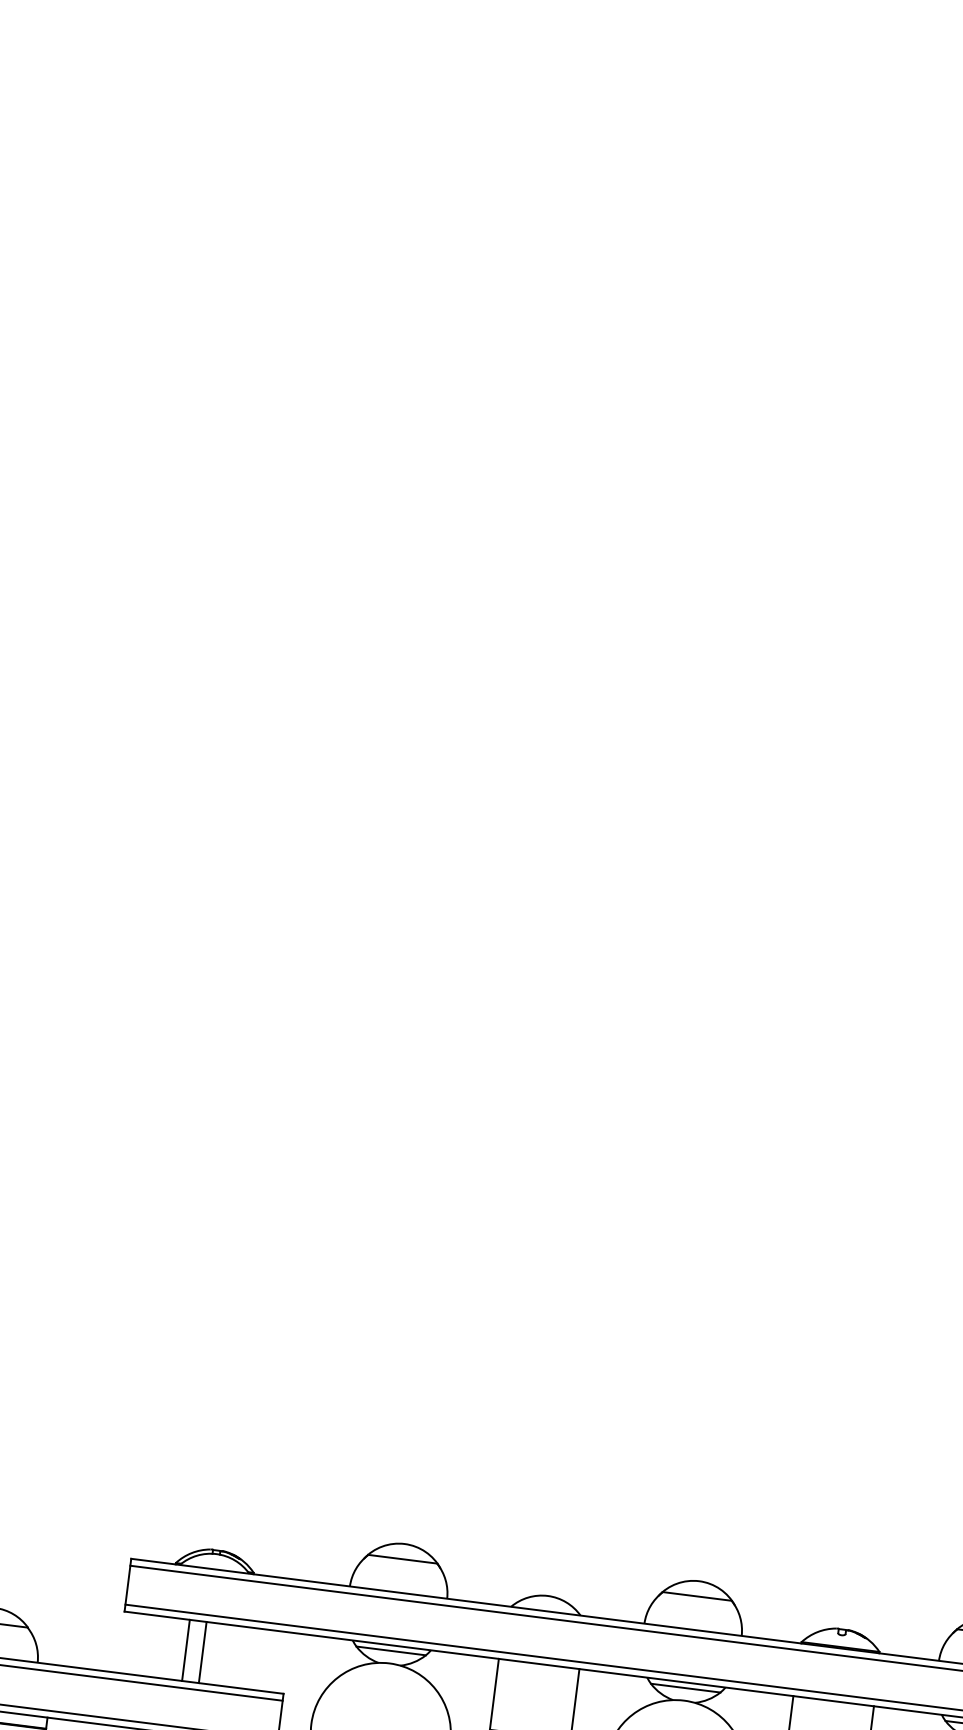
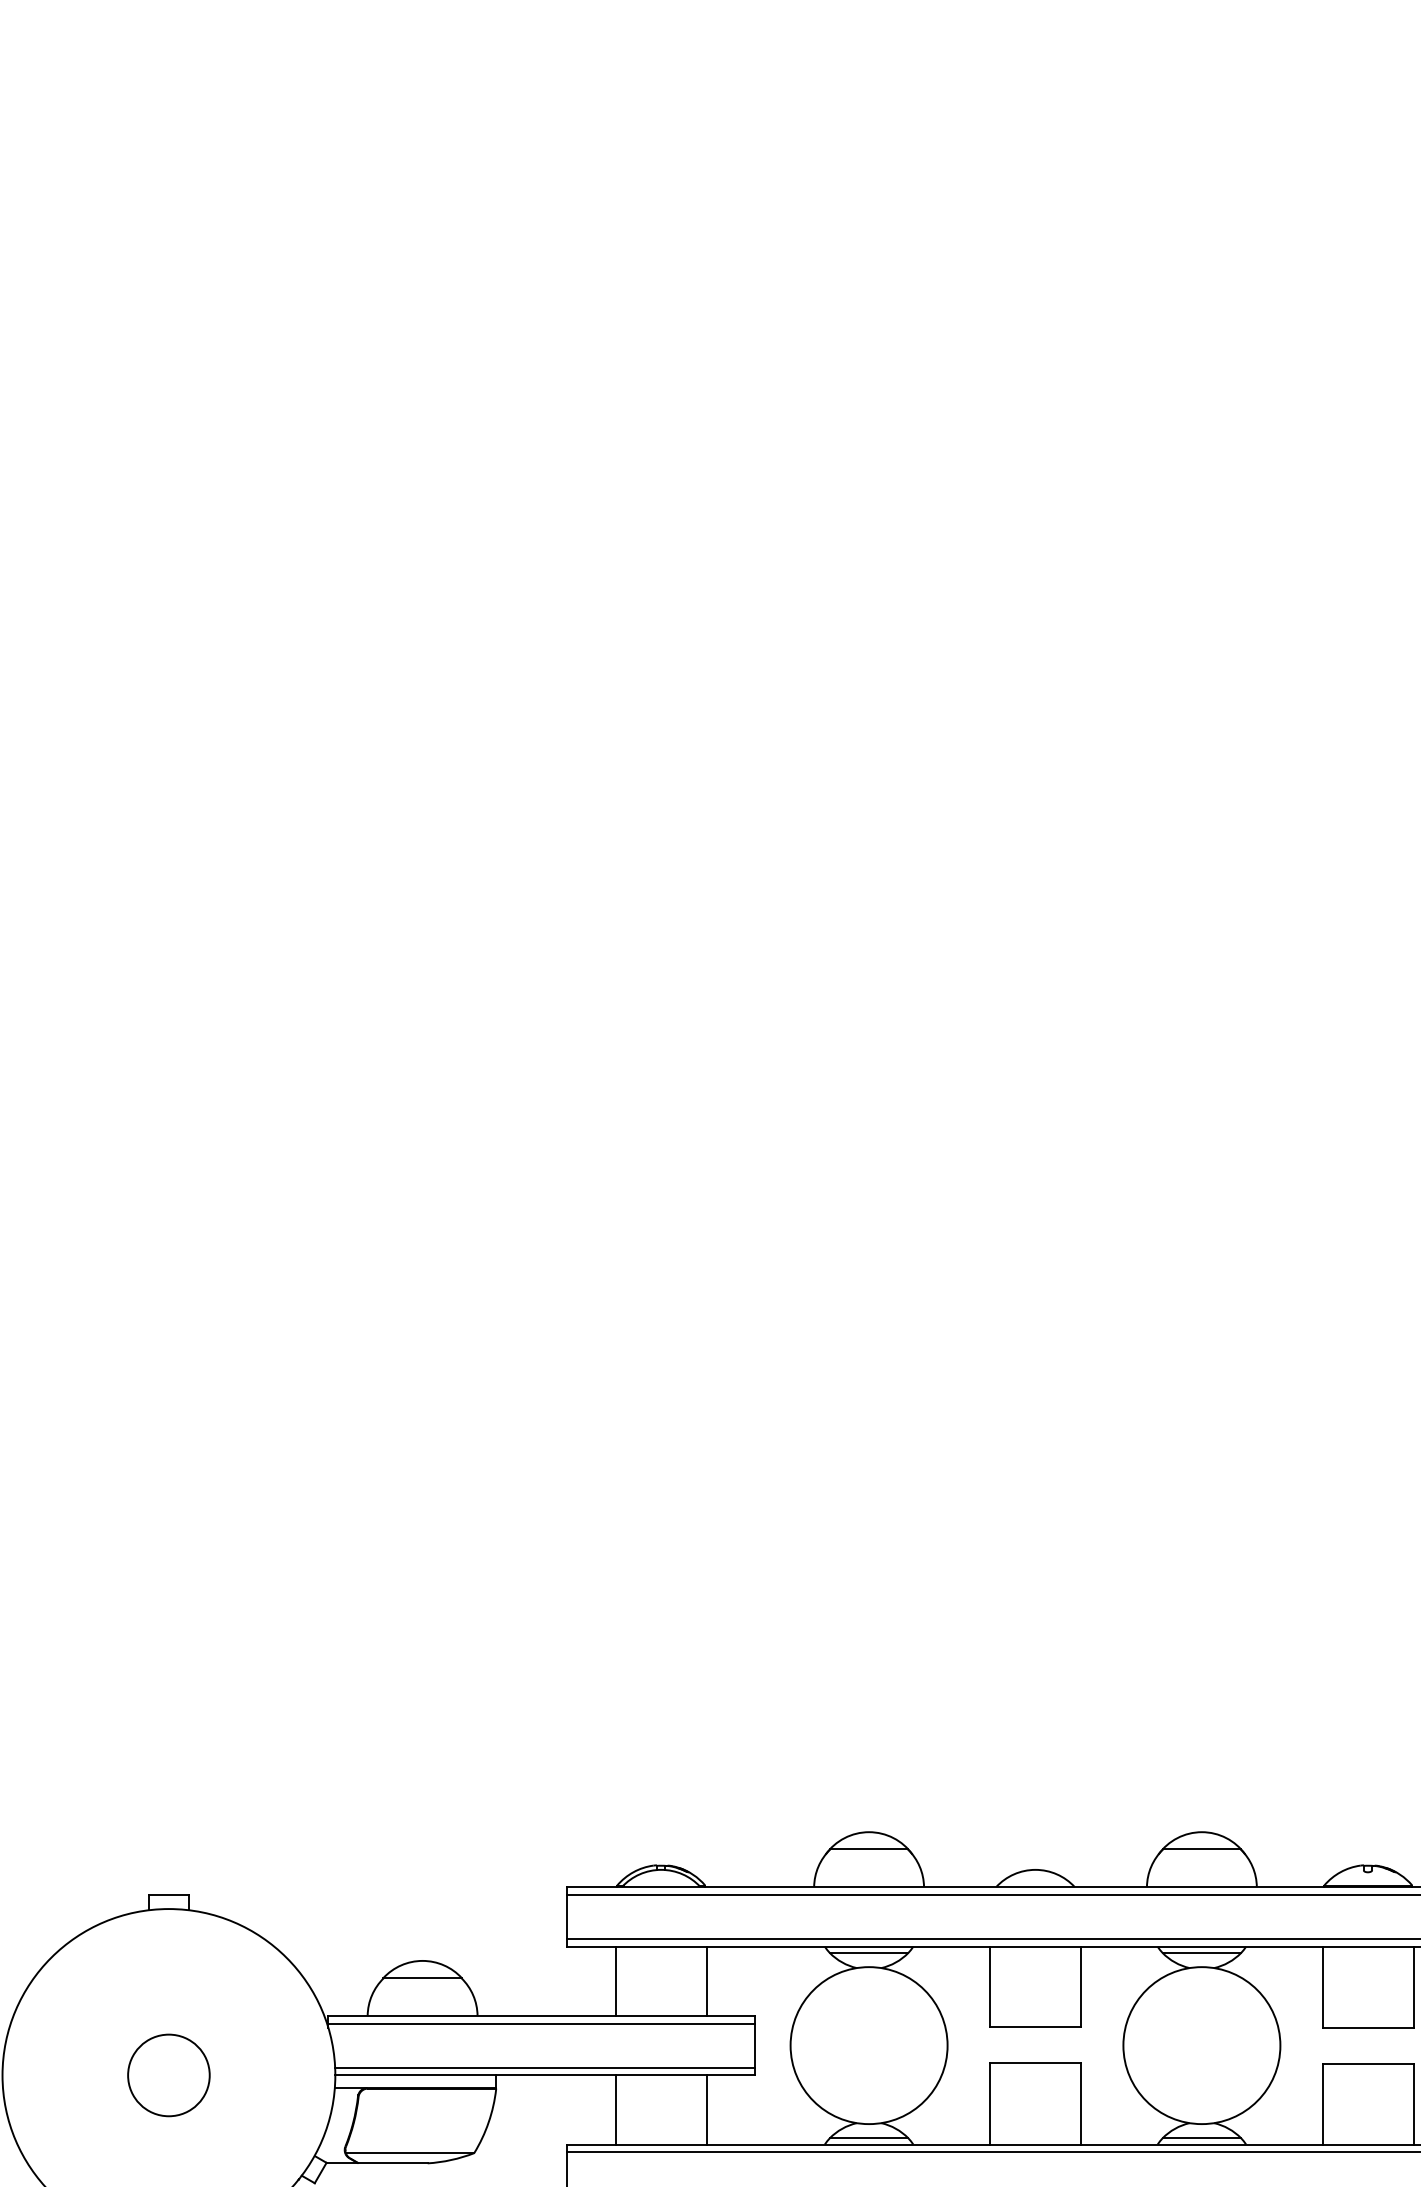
line: (185, 1649) -> (706, 1980), moved
line: (202, 1651) -> (615, 1980), moved

